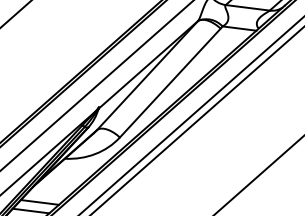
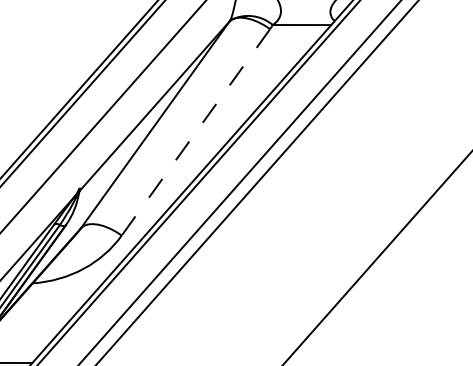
line: (169, 83) -> (194, 133), solid -> dashed

